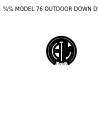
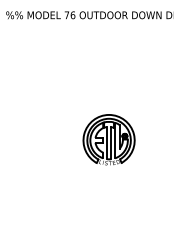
part: (61, 50) -> (109, 139), moved

